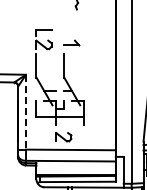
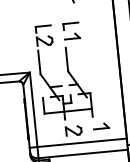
part: (71, 32) -> (70, 25), added
line: (26, 112) -> (34, 110), dashed -> solid
part: (91, 135) -> (101, 126), added

